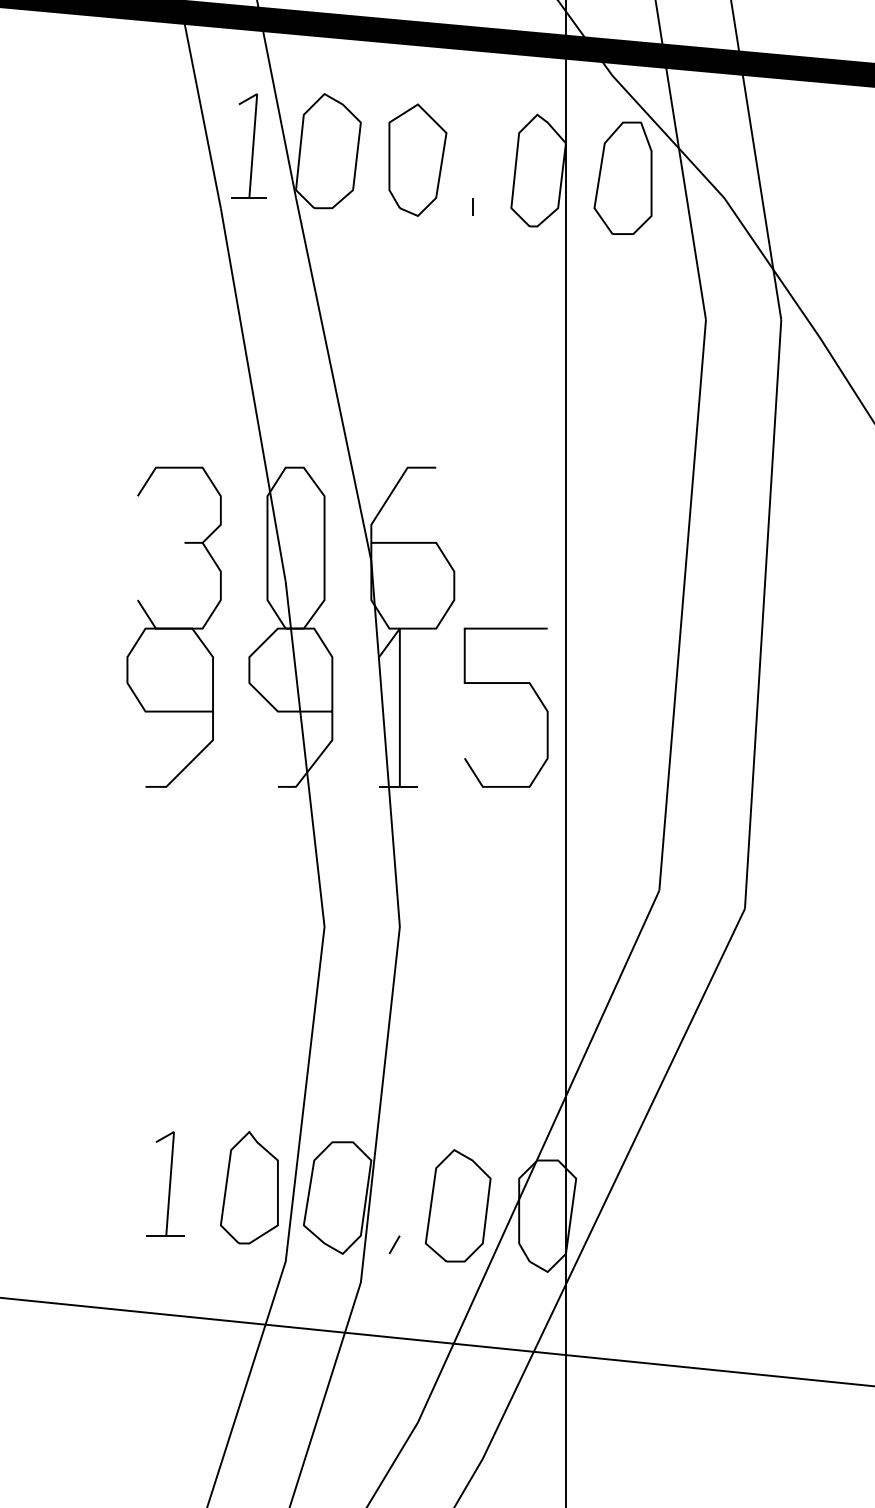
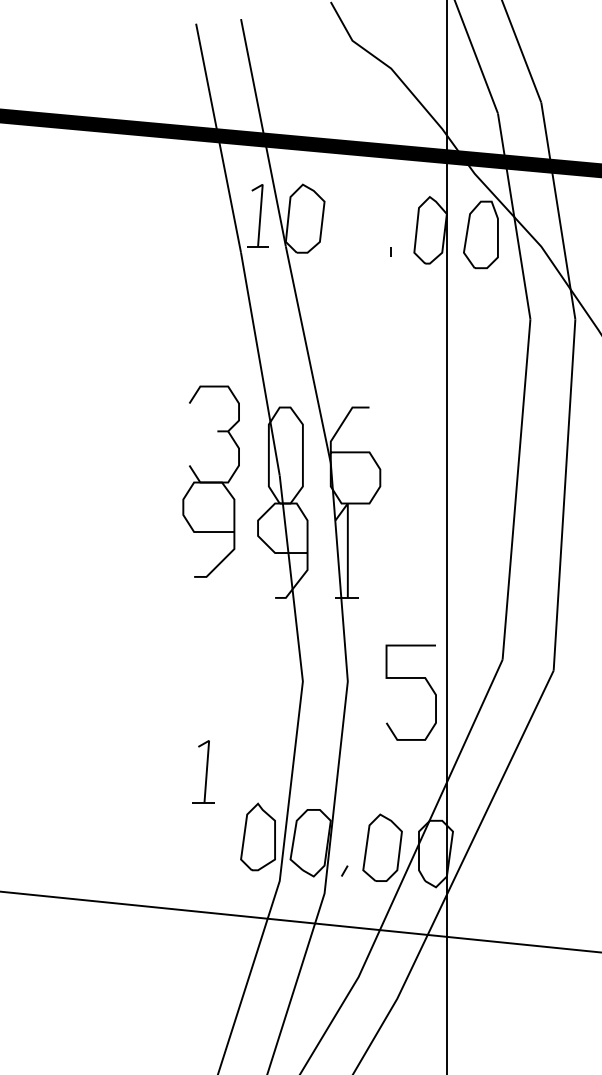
part: (417, 159) -> (358, 223), removed
part: (172, 626) -> (210, 481), moved
curve: (504, 683) -> (410, 678), moved
part: (164, 1183) -> (203, 771), moved

